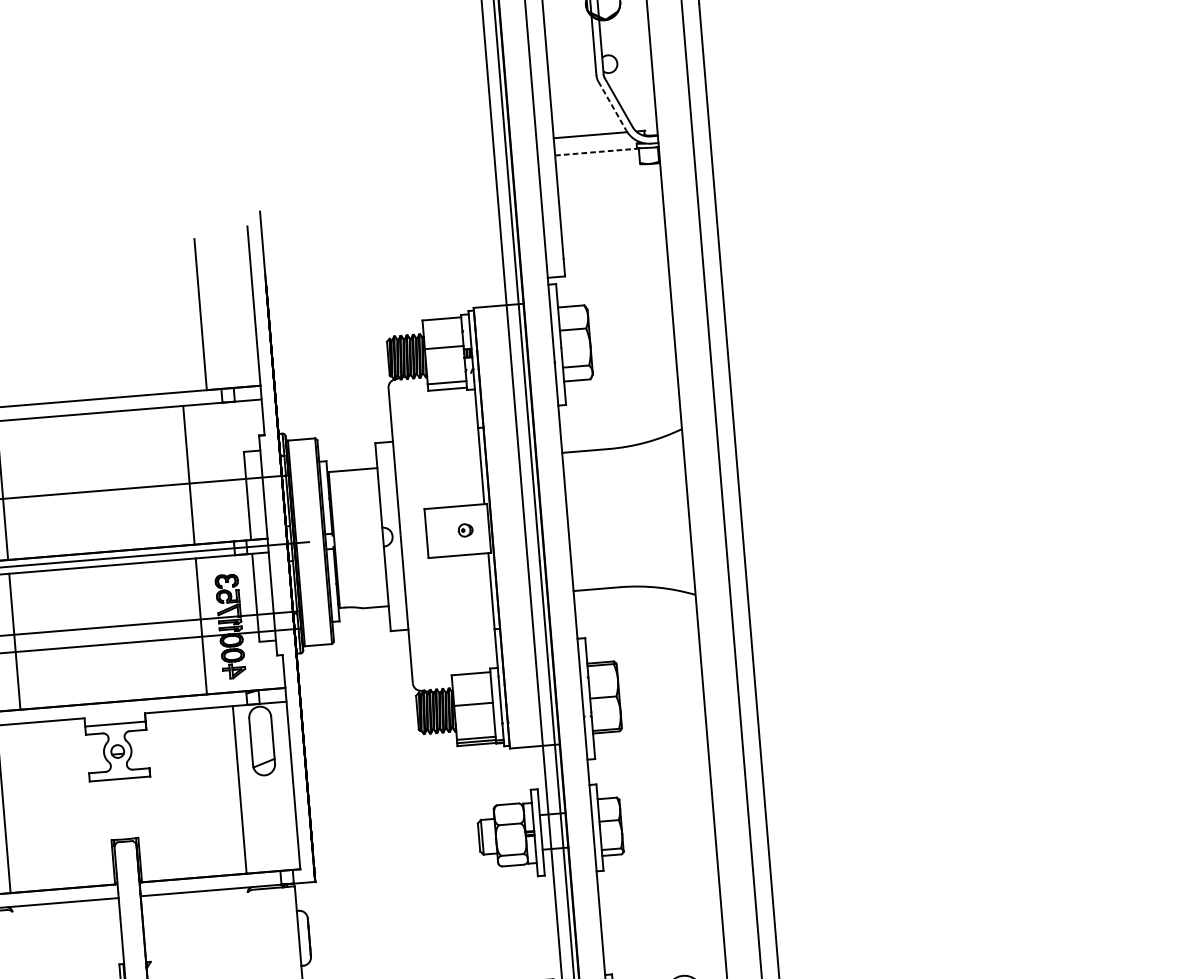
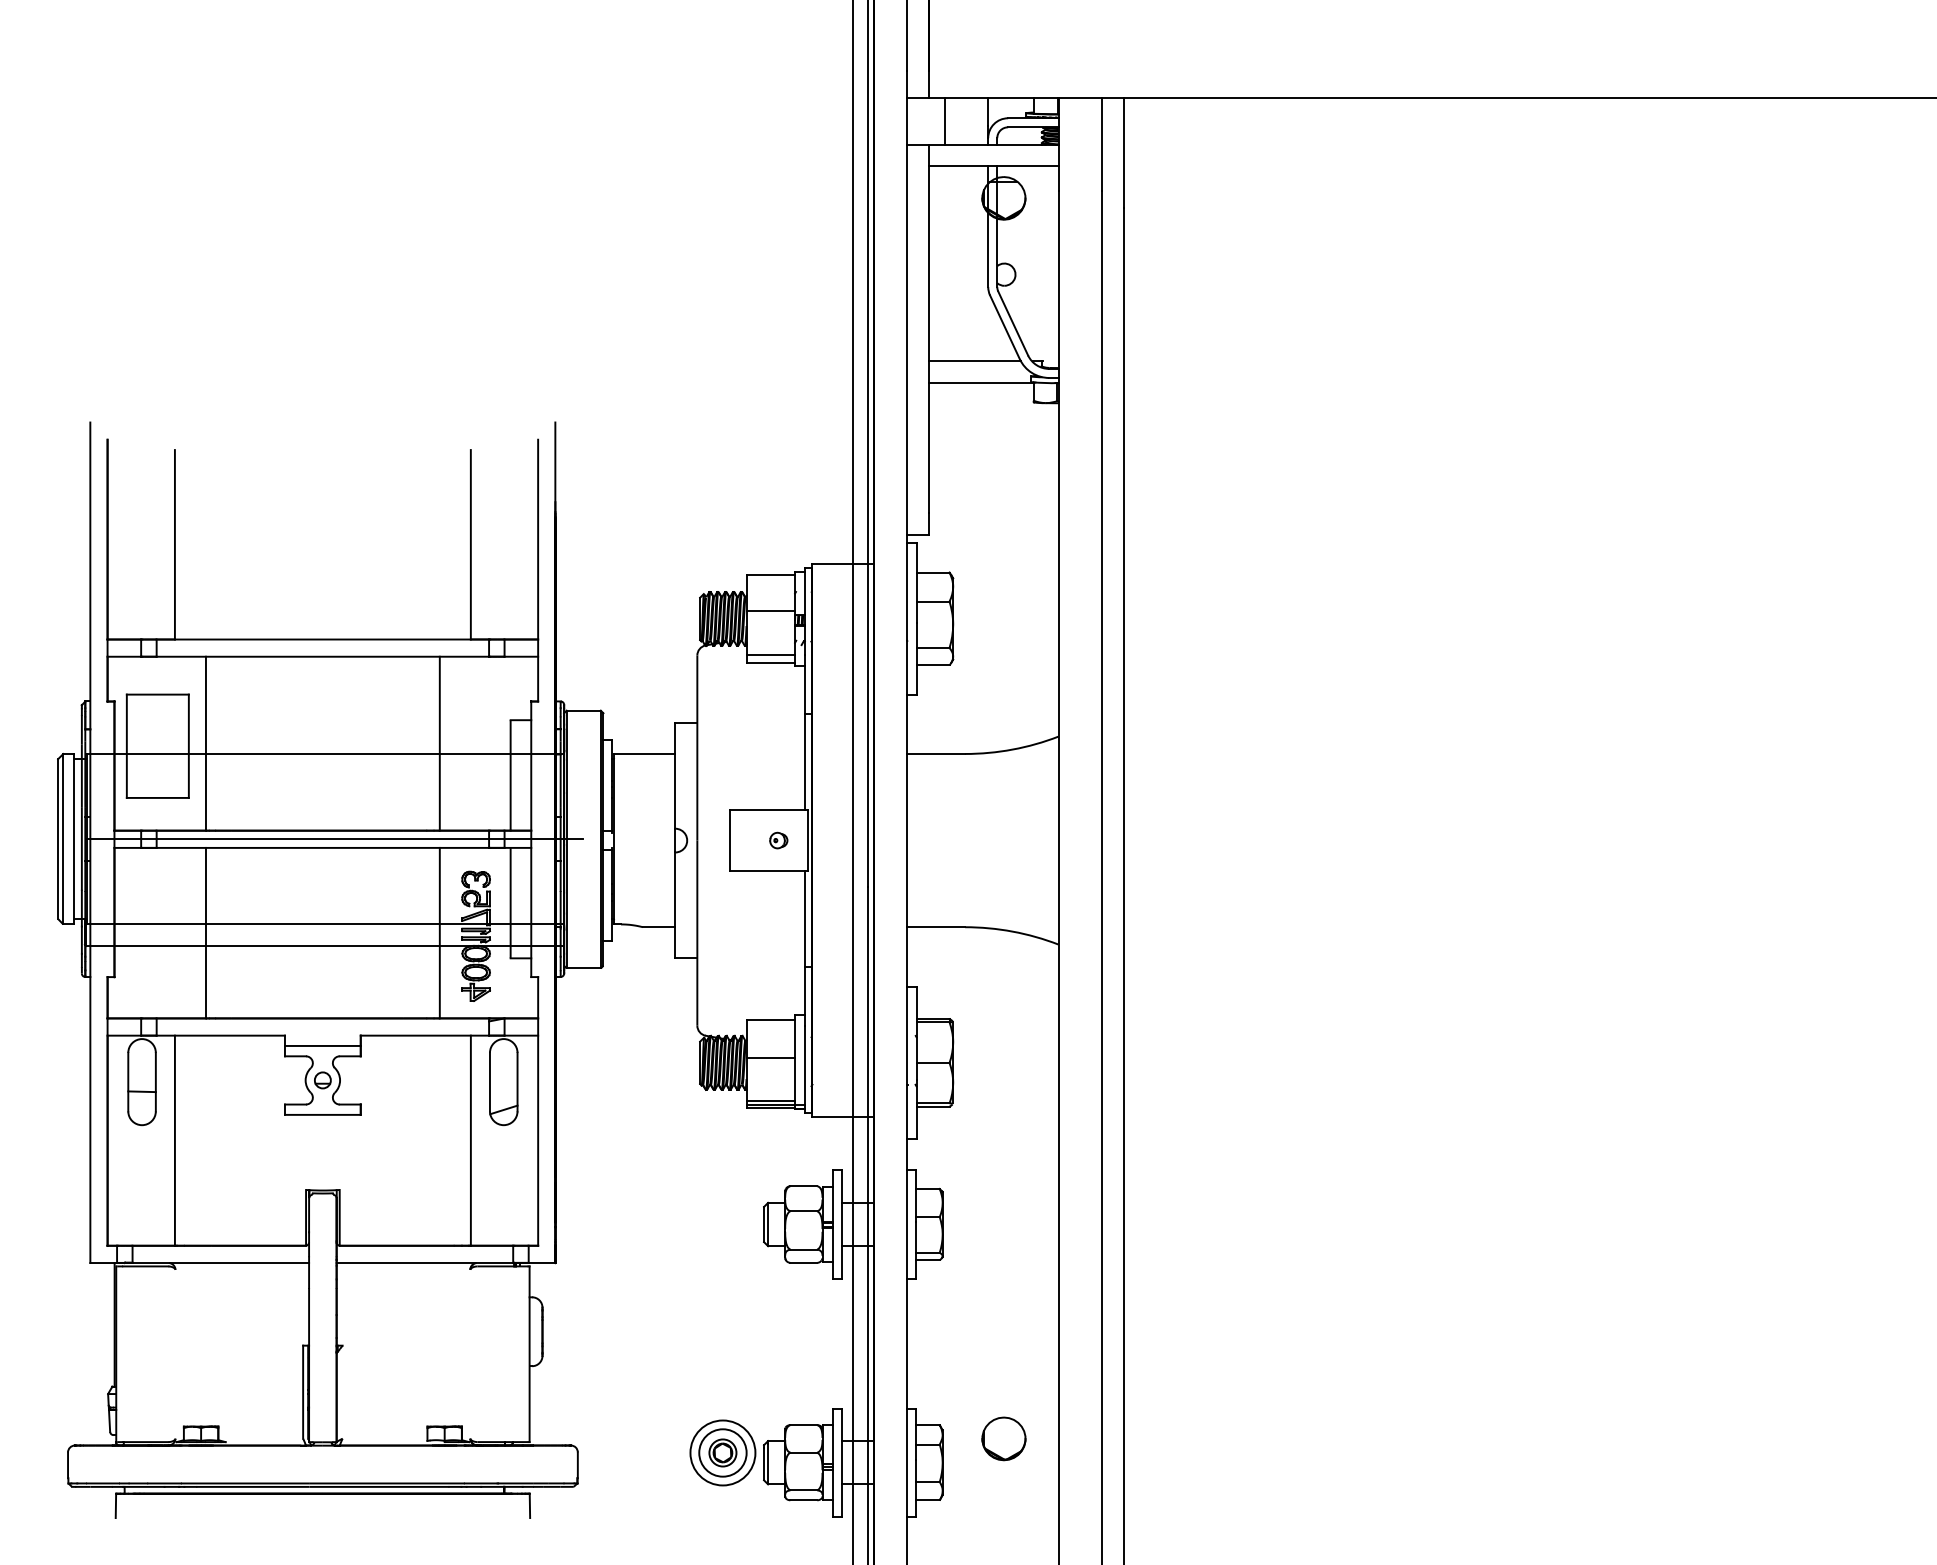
line: (612, 106) -> (1005, 327), dashed -> solid
line: (597, 151) -> (981, 382), dashed -> solid

